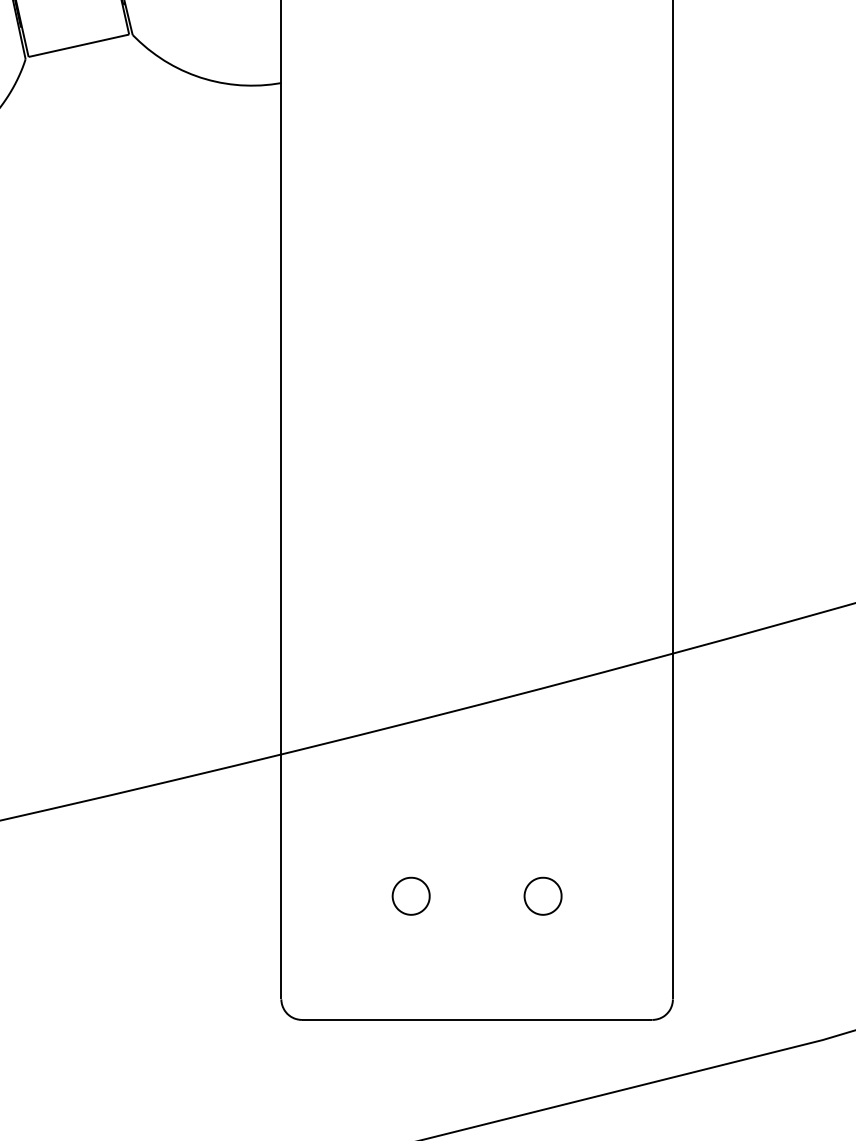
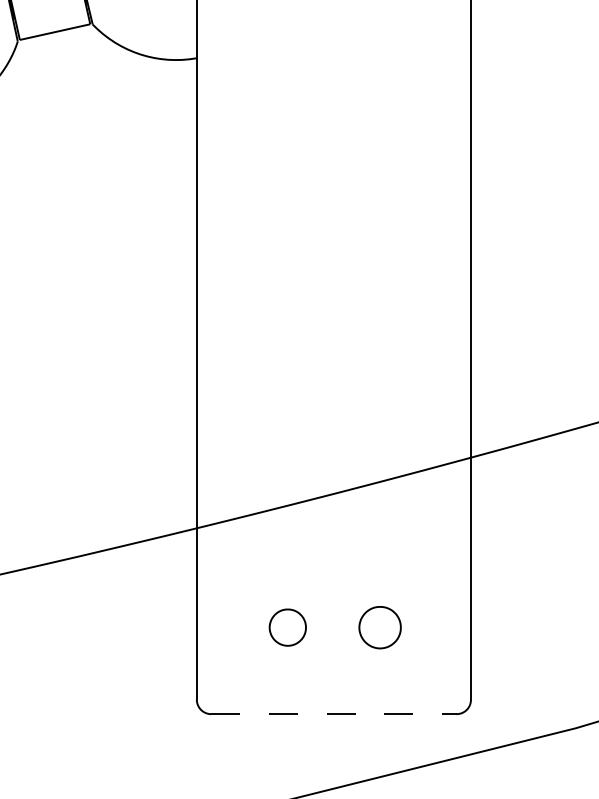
part: (410, 896) -> (287, 627), size x1.4
part: (542, 896) -> (379, 627), size x1.6
line: (476, 1020) -> (333, 714), solid -> dashed

